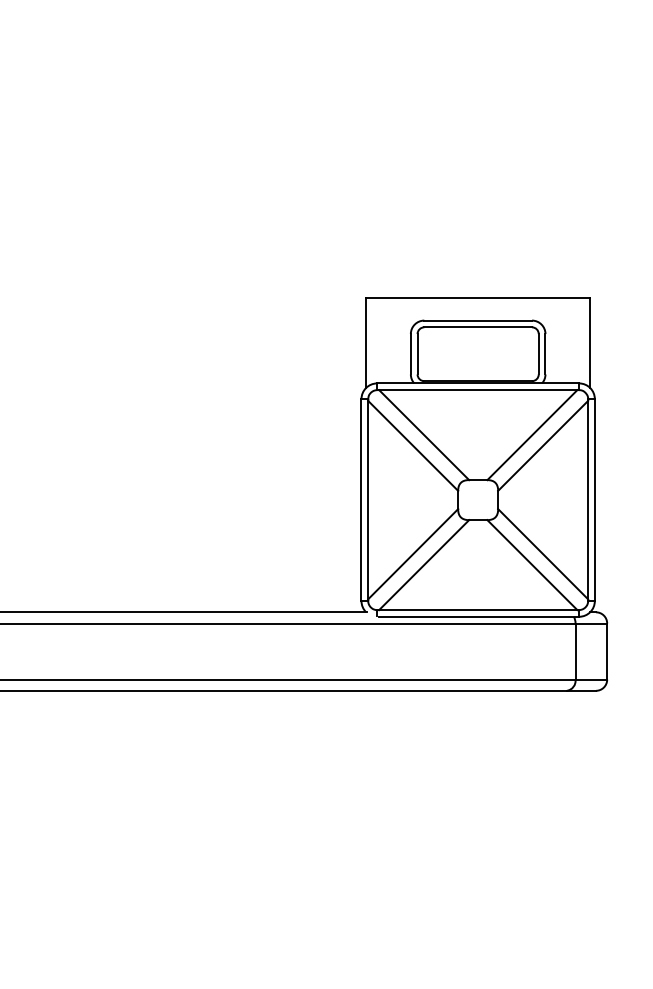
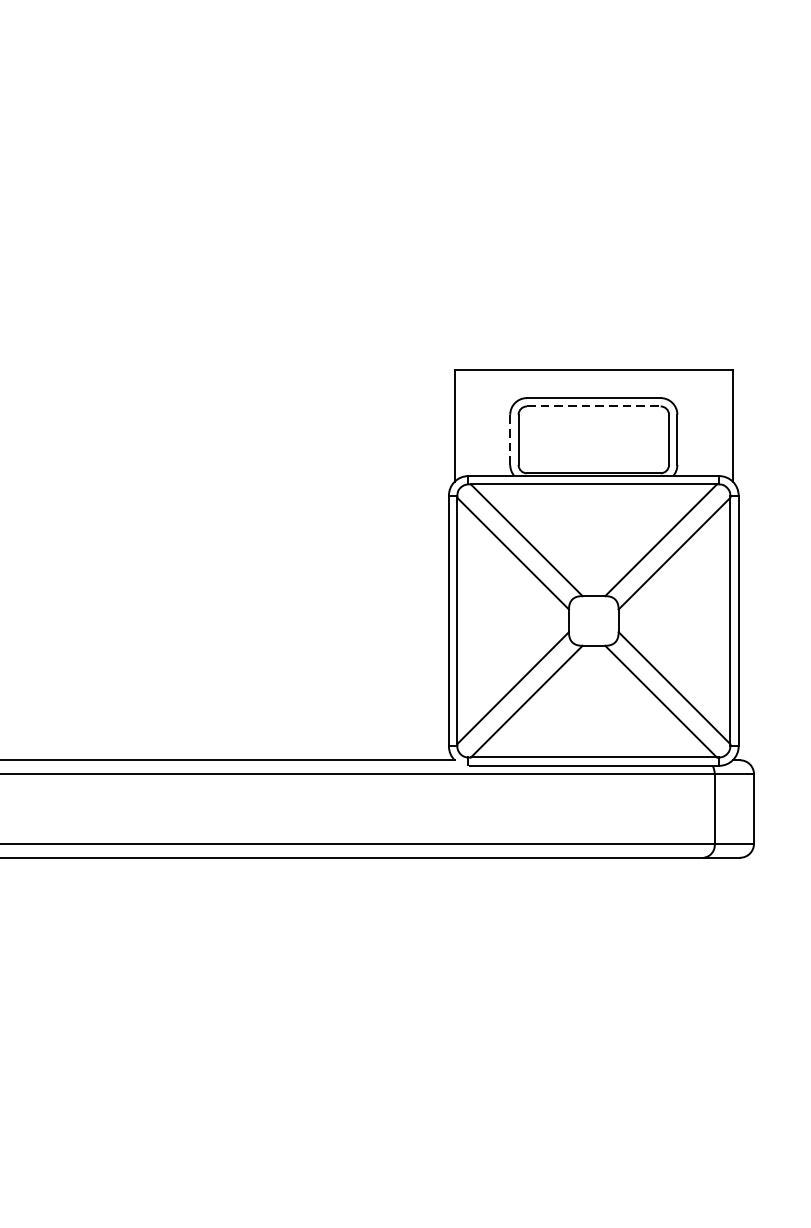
line: (478, 327) -> (594, 406), solid -> dashed
line: (410, 353) -> (509, 438), solid -> dashed

